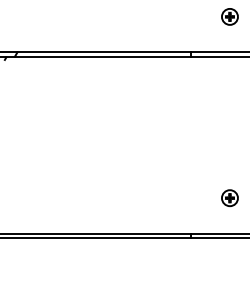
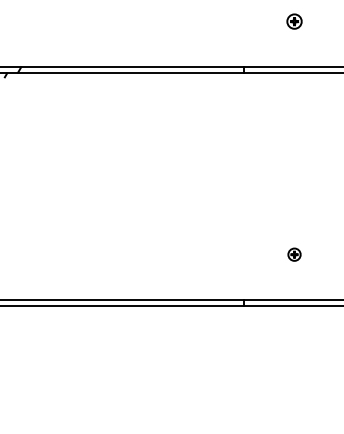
part: (229, 16) -> (294, 21), size x0.7
part: (229, 197) -> (294, 254), size x0.6

